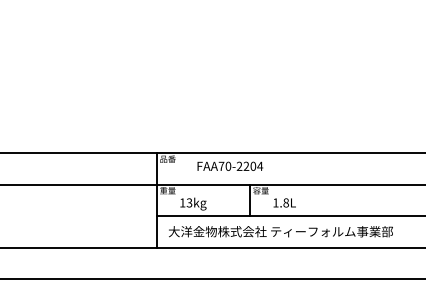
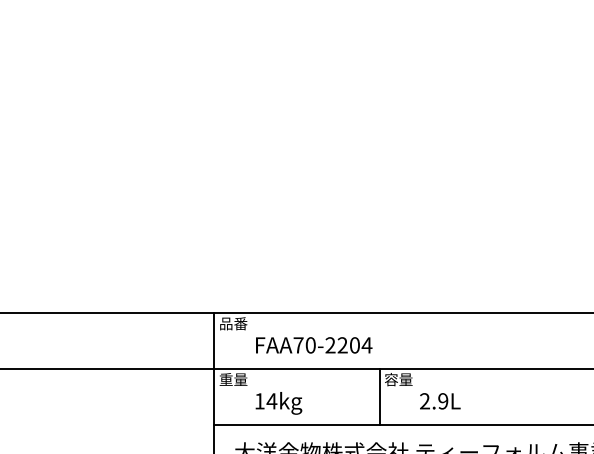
text: (230, 165) -> (314, 343), moved
text: (189, 202) -> (271, 400), 13kg -> 14kg
text: (280, 202) -> (433, 400), 1.8L -> 2.9L

